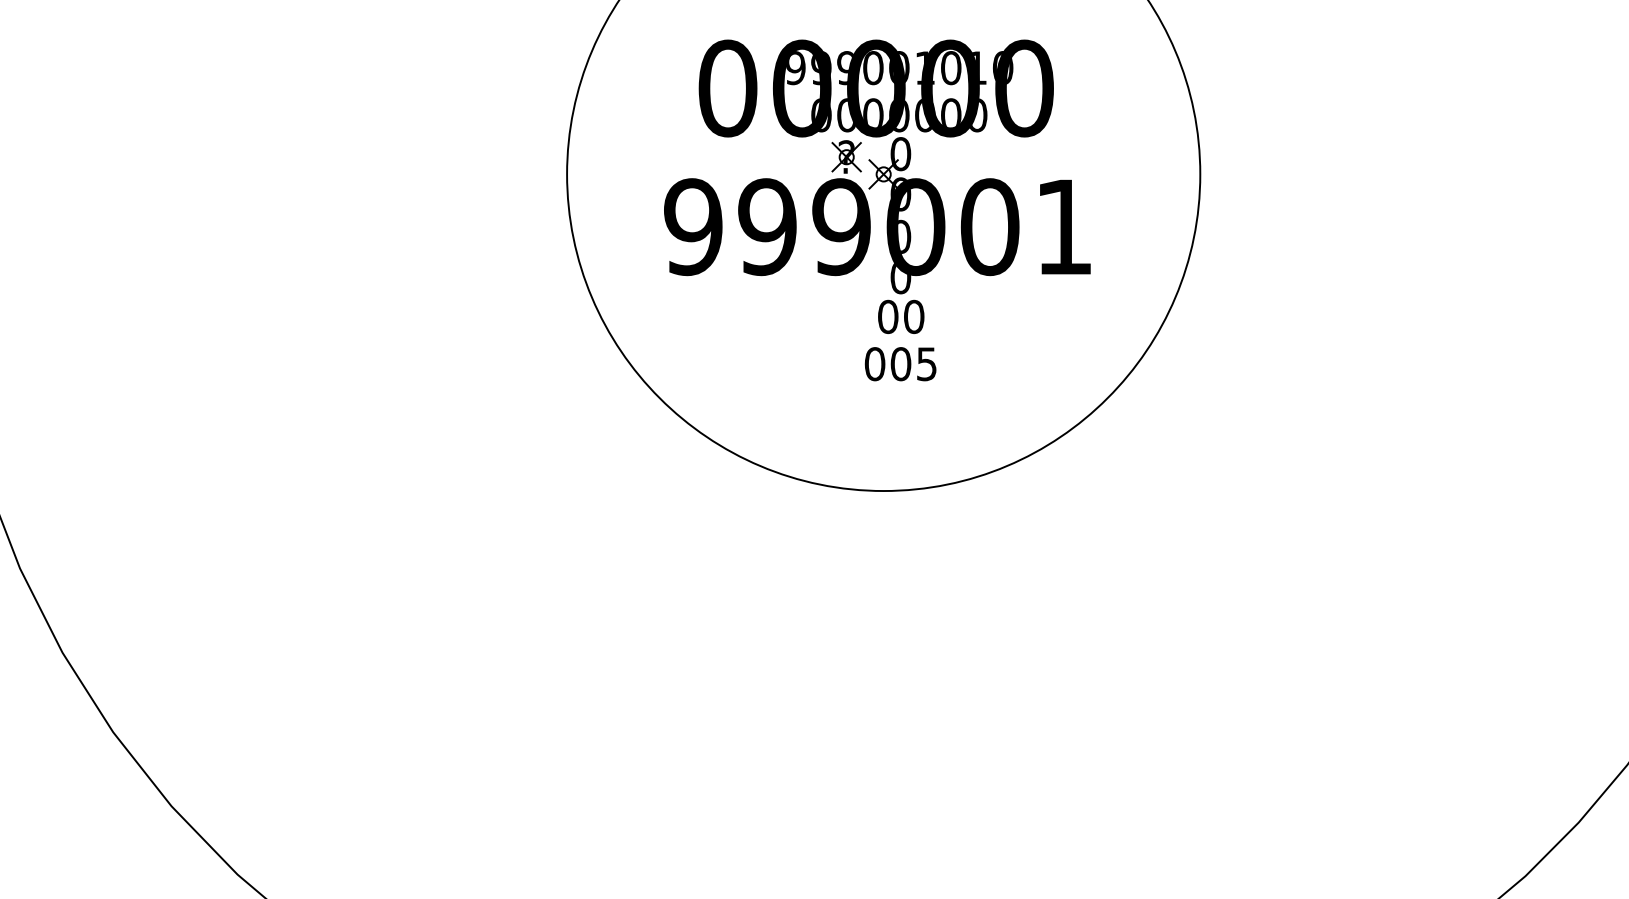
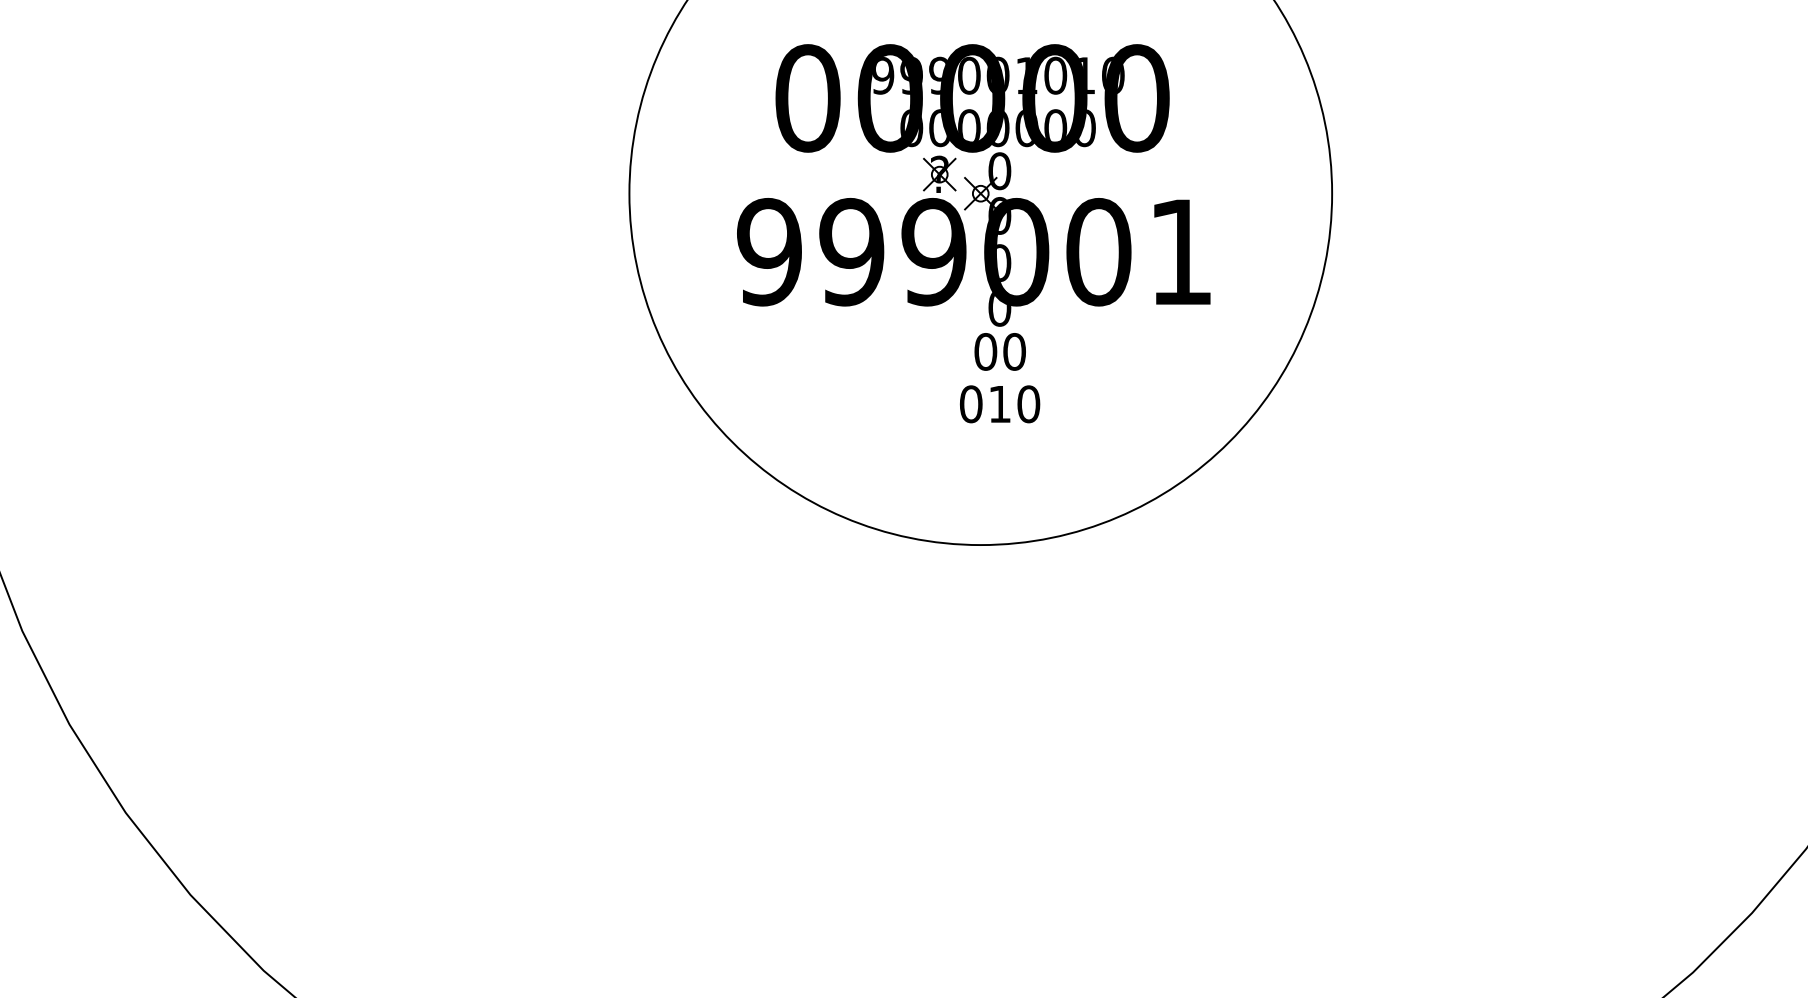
text: (914, 364) -> (1014, 404), 005 -> 010

